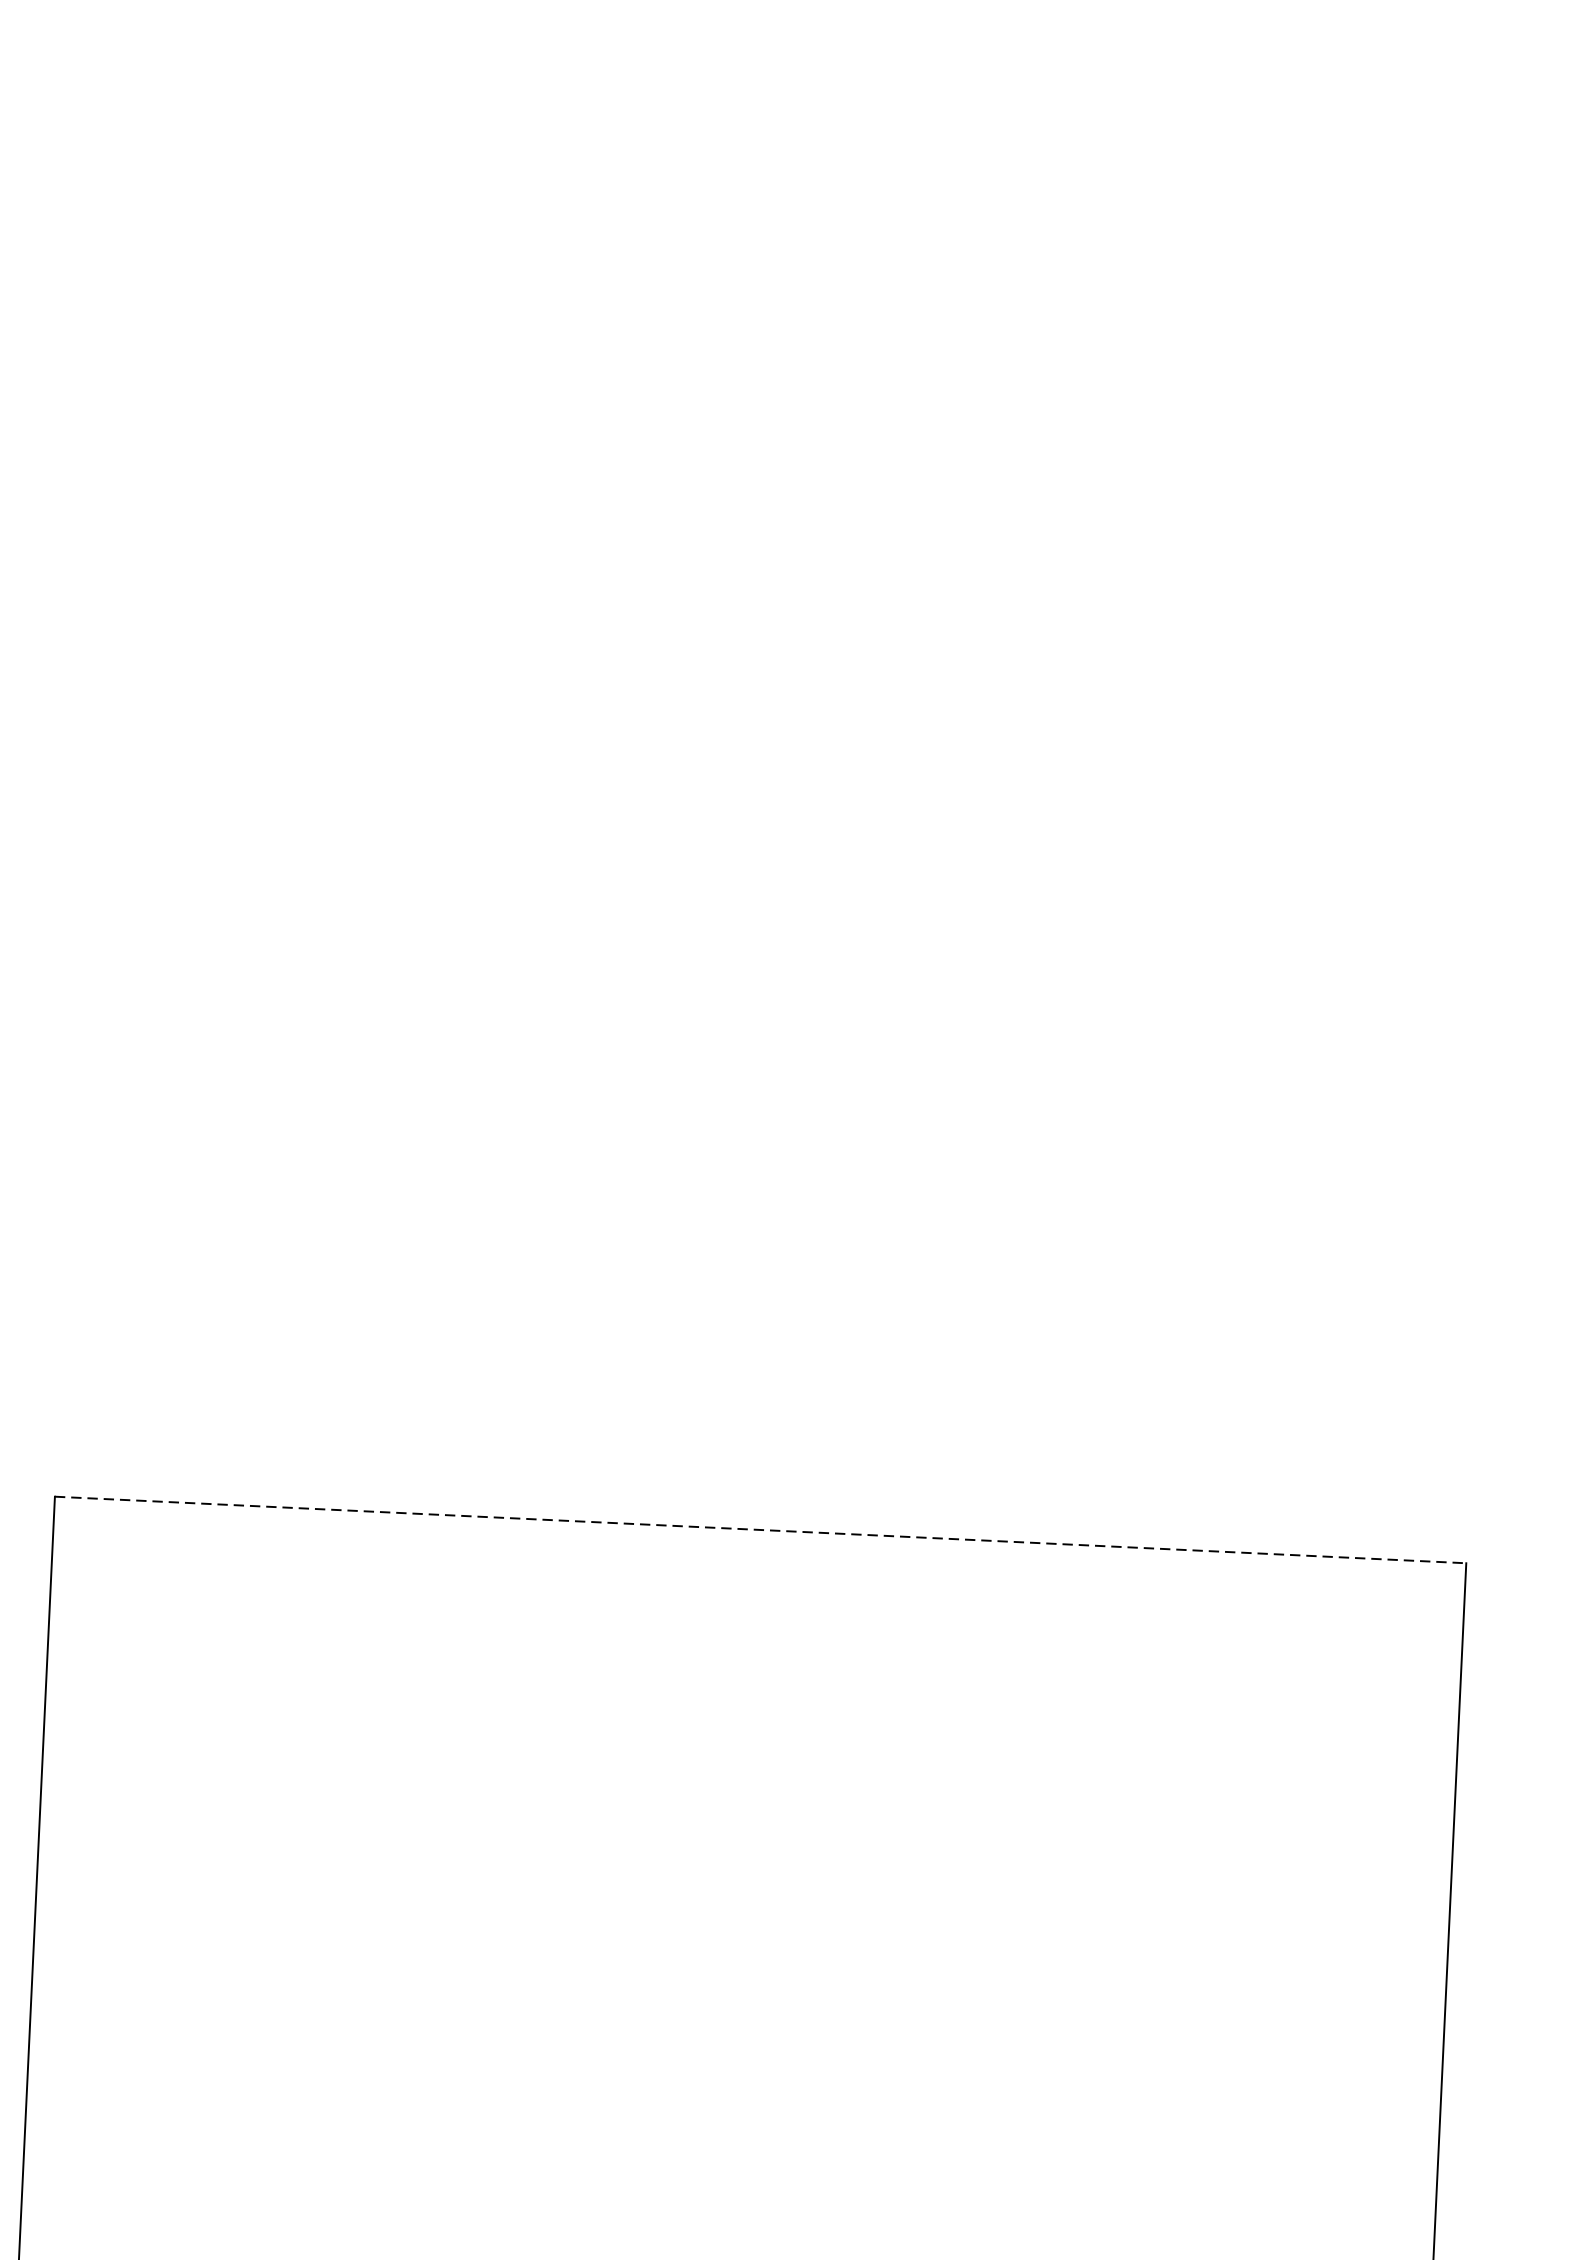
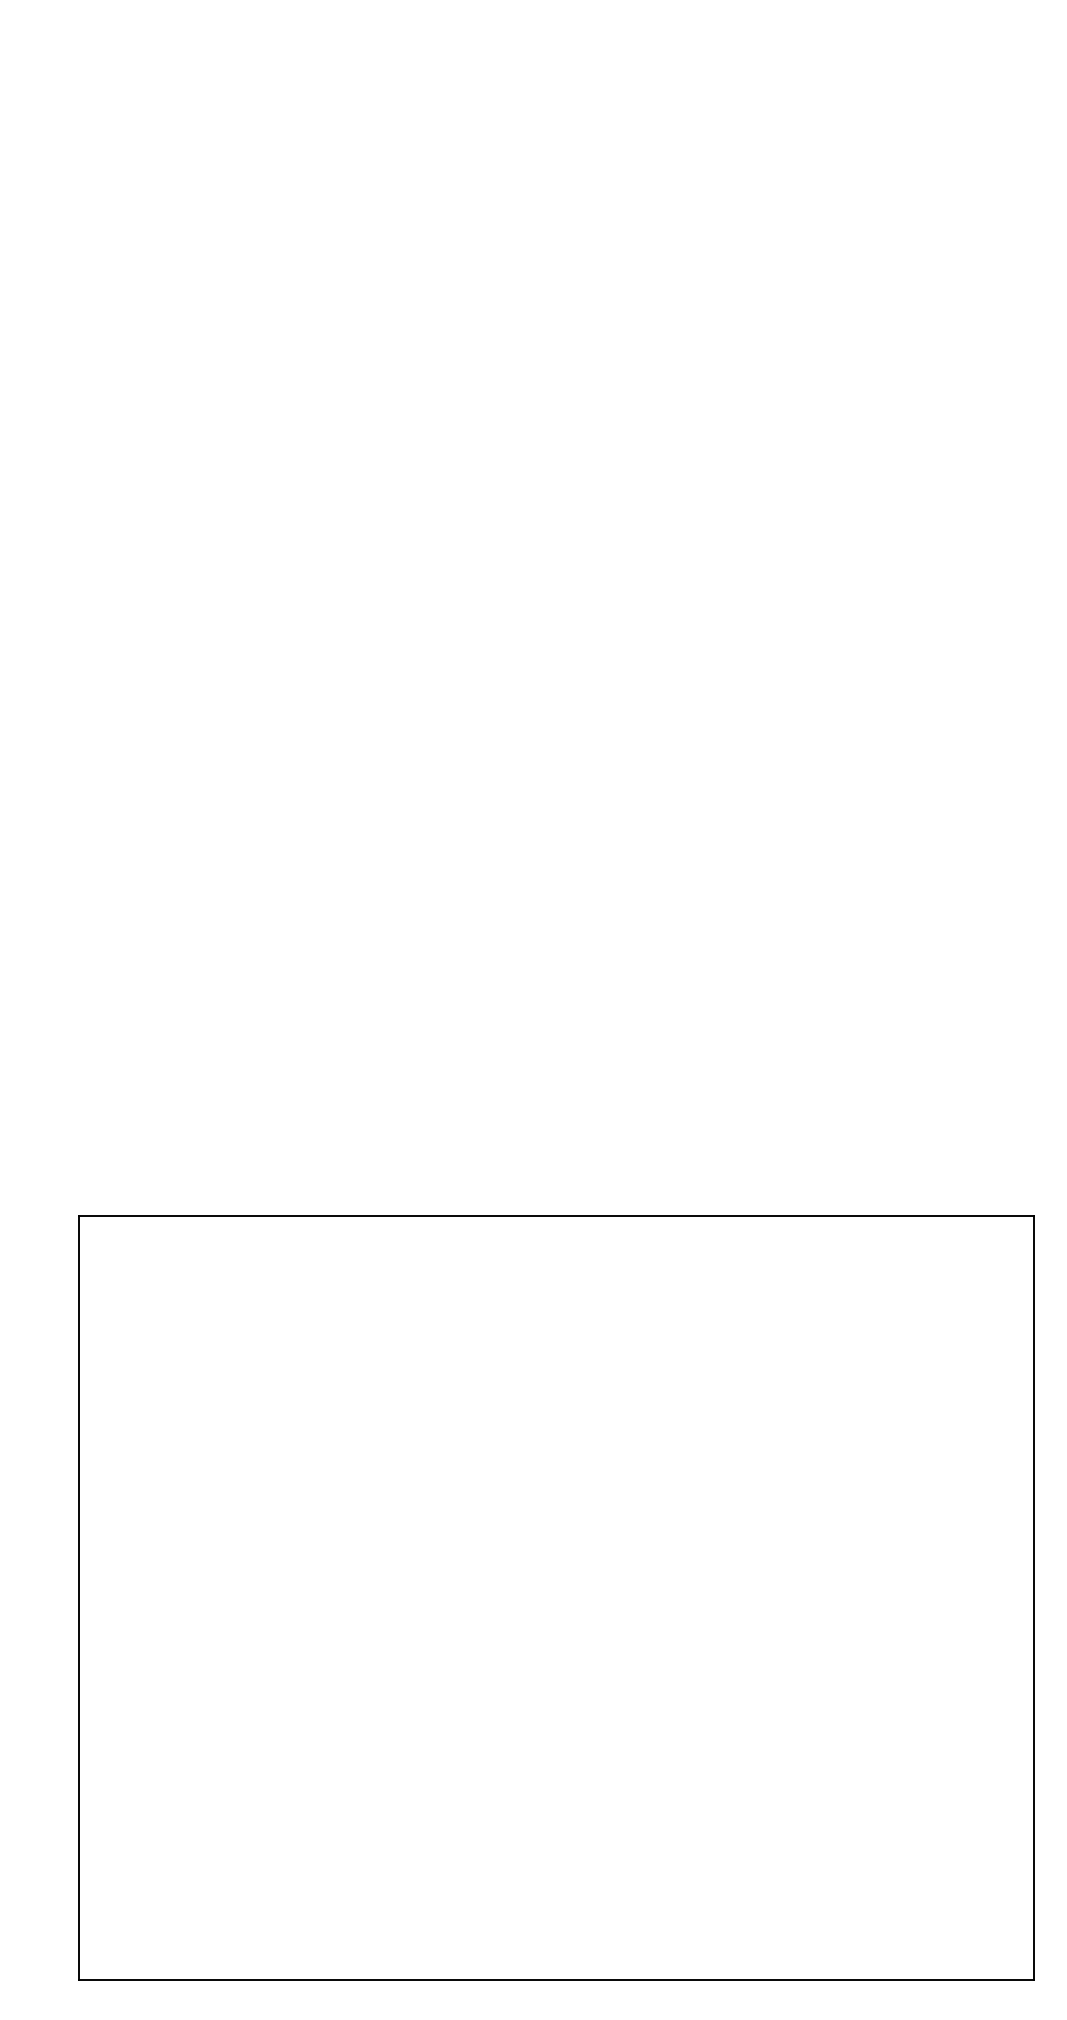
line: (760, 1530) -> (556, 1216), dashed -> solid

